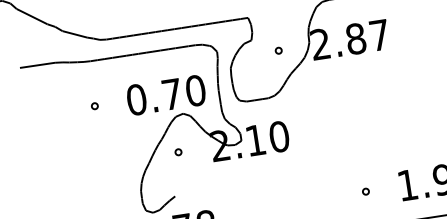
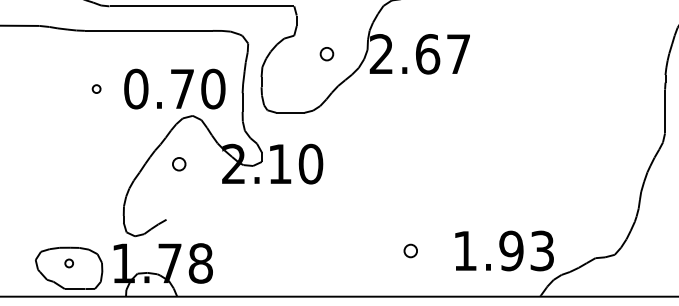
text: (355, 39) -> (427, 54), 2.87 -> 2.67
part: (278, 51) -> (326, 54), size x1.6
part: (94, 105) -> (96, 88), moved
part: (178, 151) -> (179, 163), size x1.6
part: (365, 191) -> (410, 250), size x1.6

